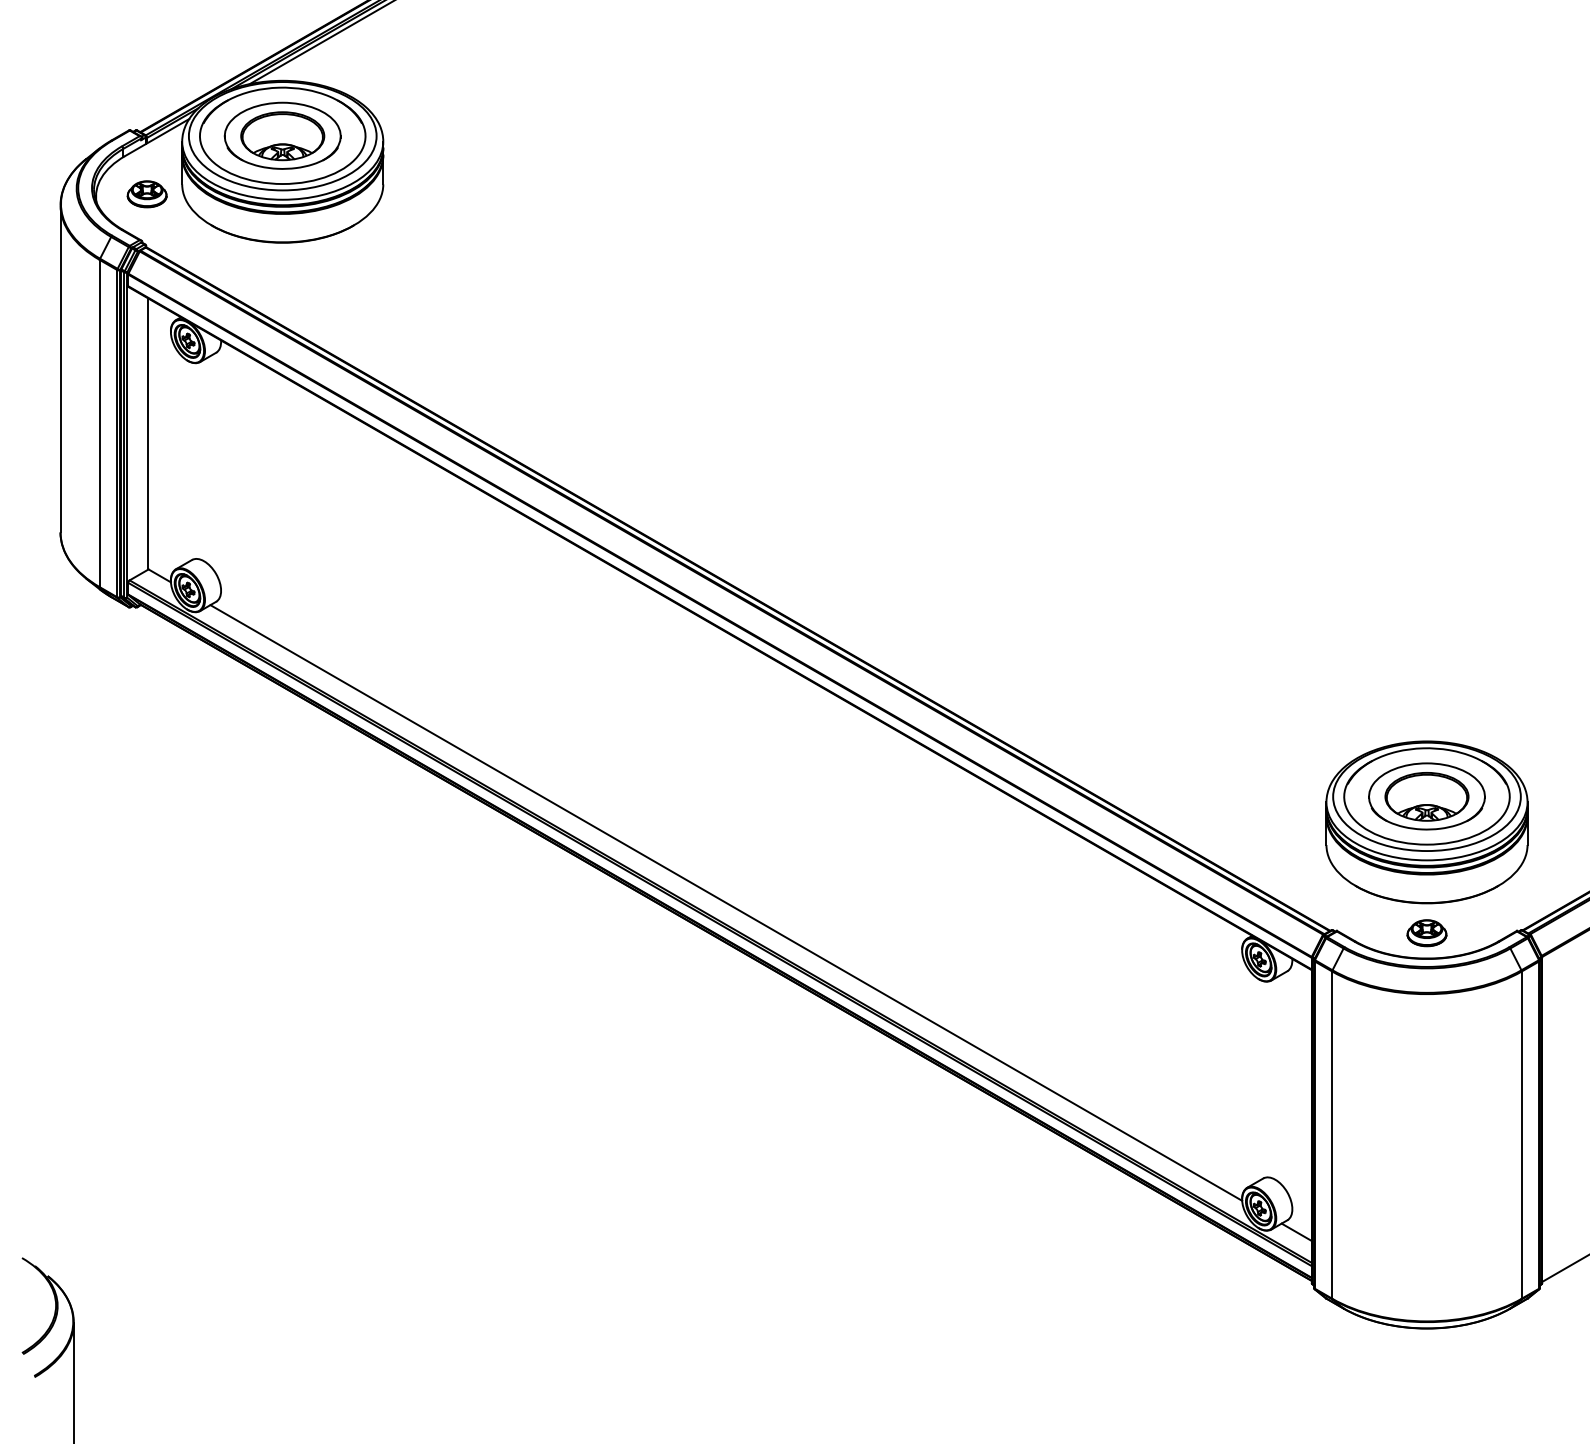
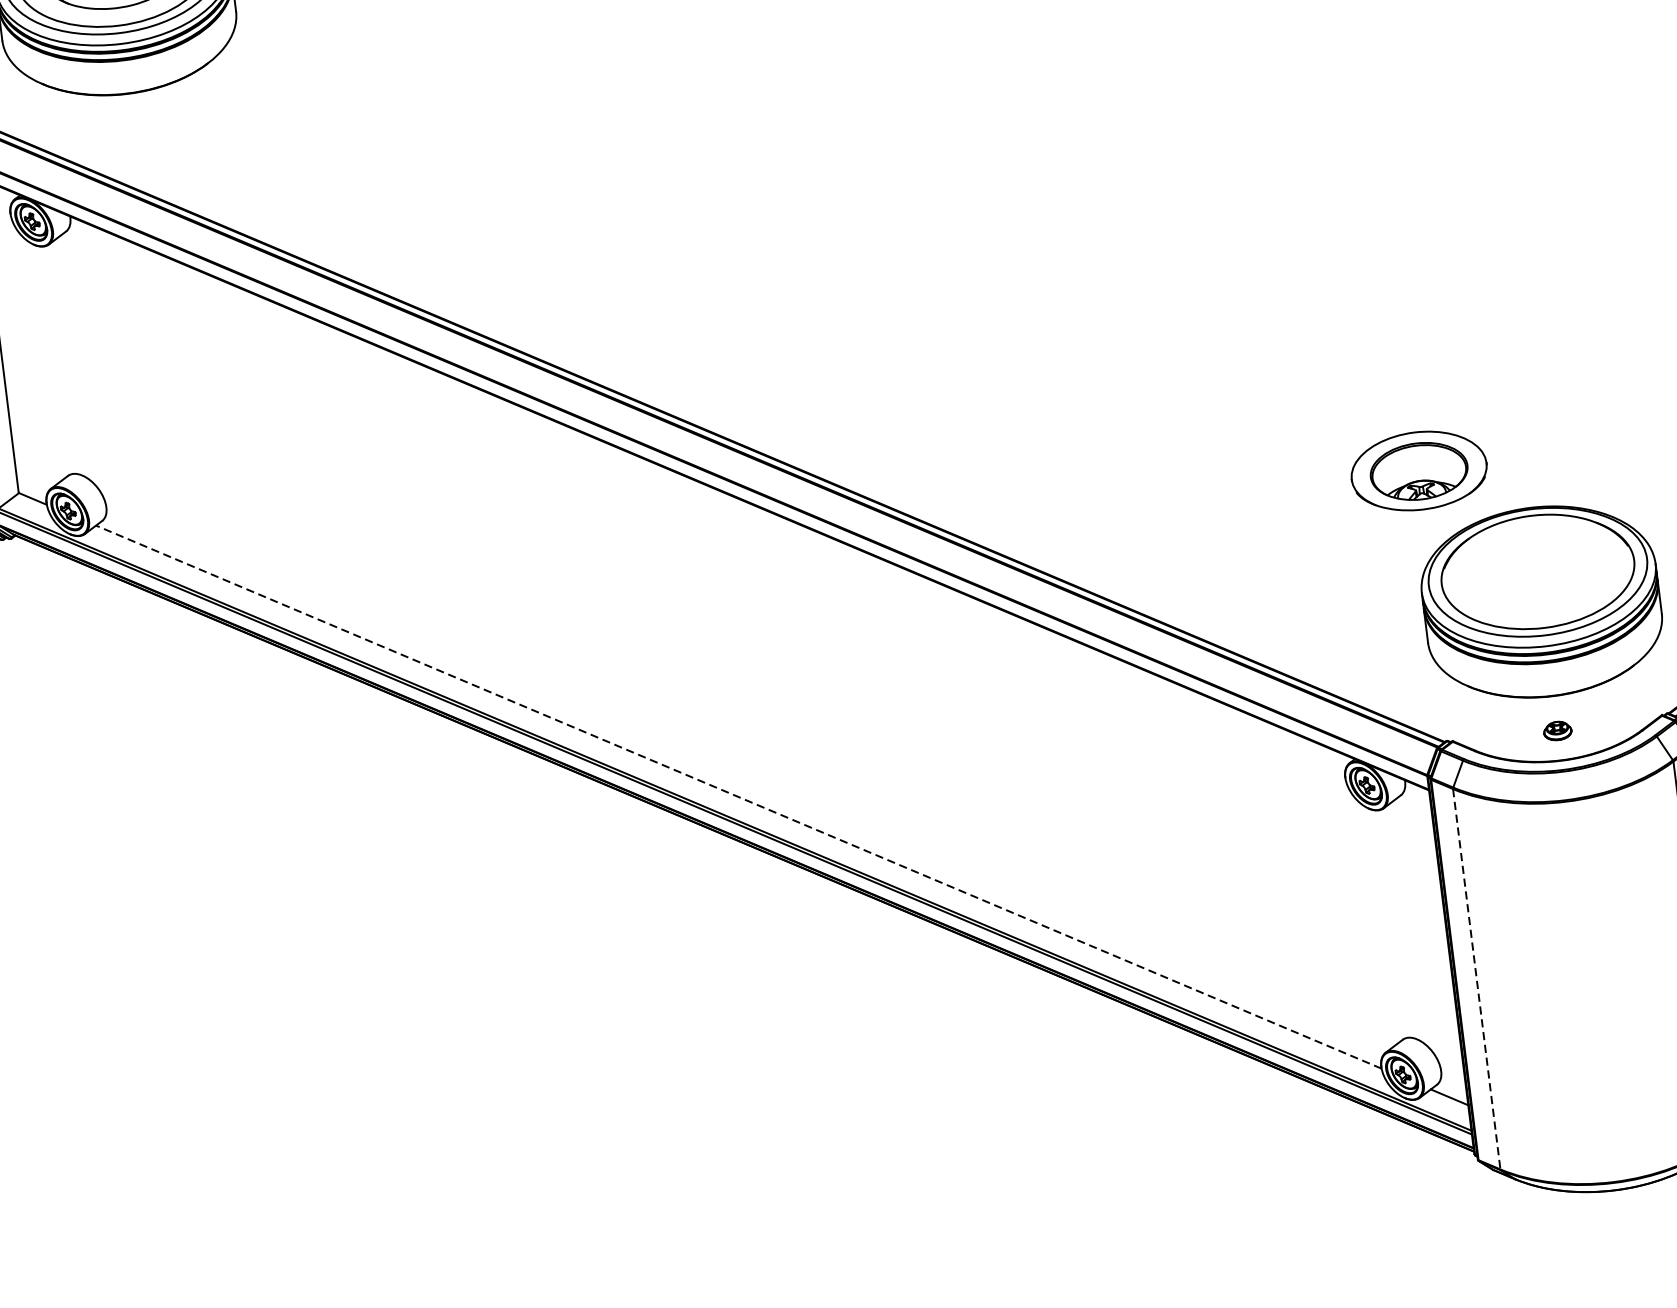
part: (1426, 796) -> (1418, 471), moved
line: (726, 902) -> (739, 796), solid -> dashed
part: (1426, 933) -> (1557, 731), size x0.6
line: (1332, 1135) -> (1477, 979), solid -> dashed

